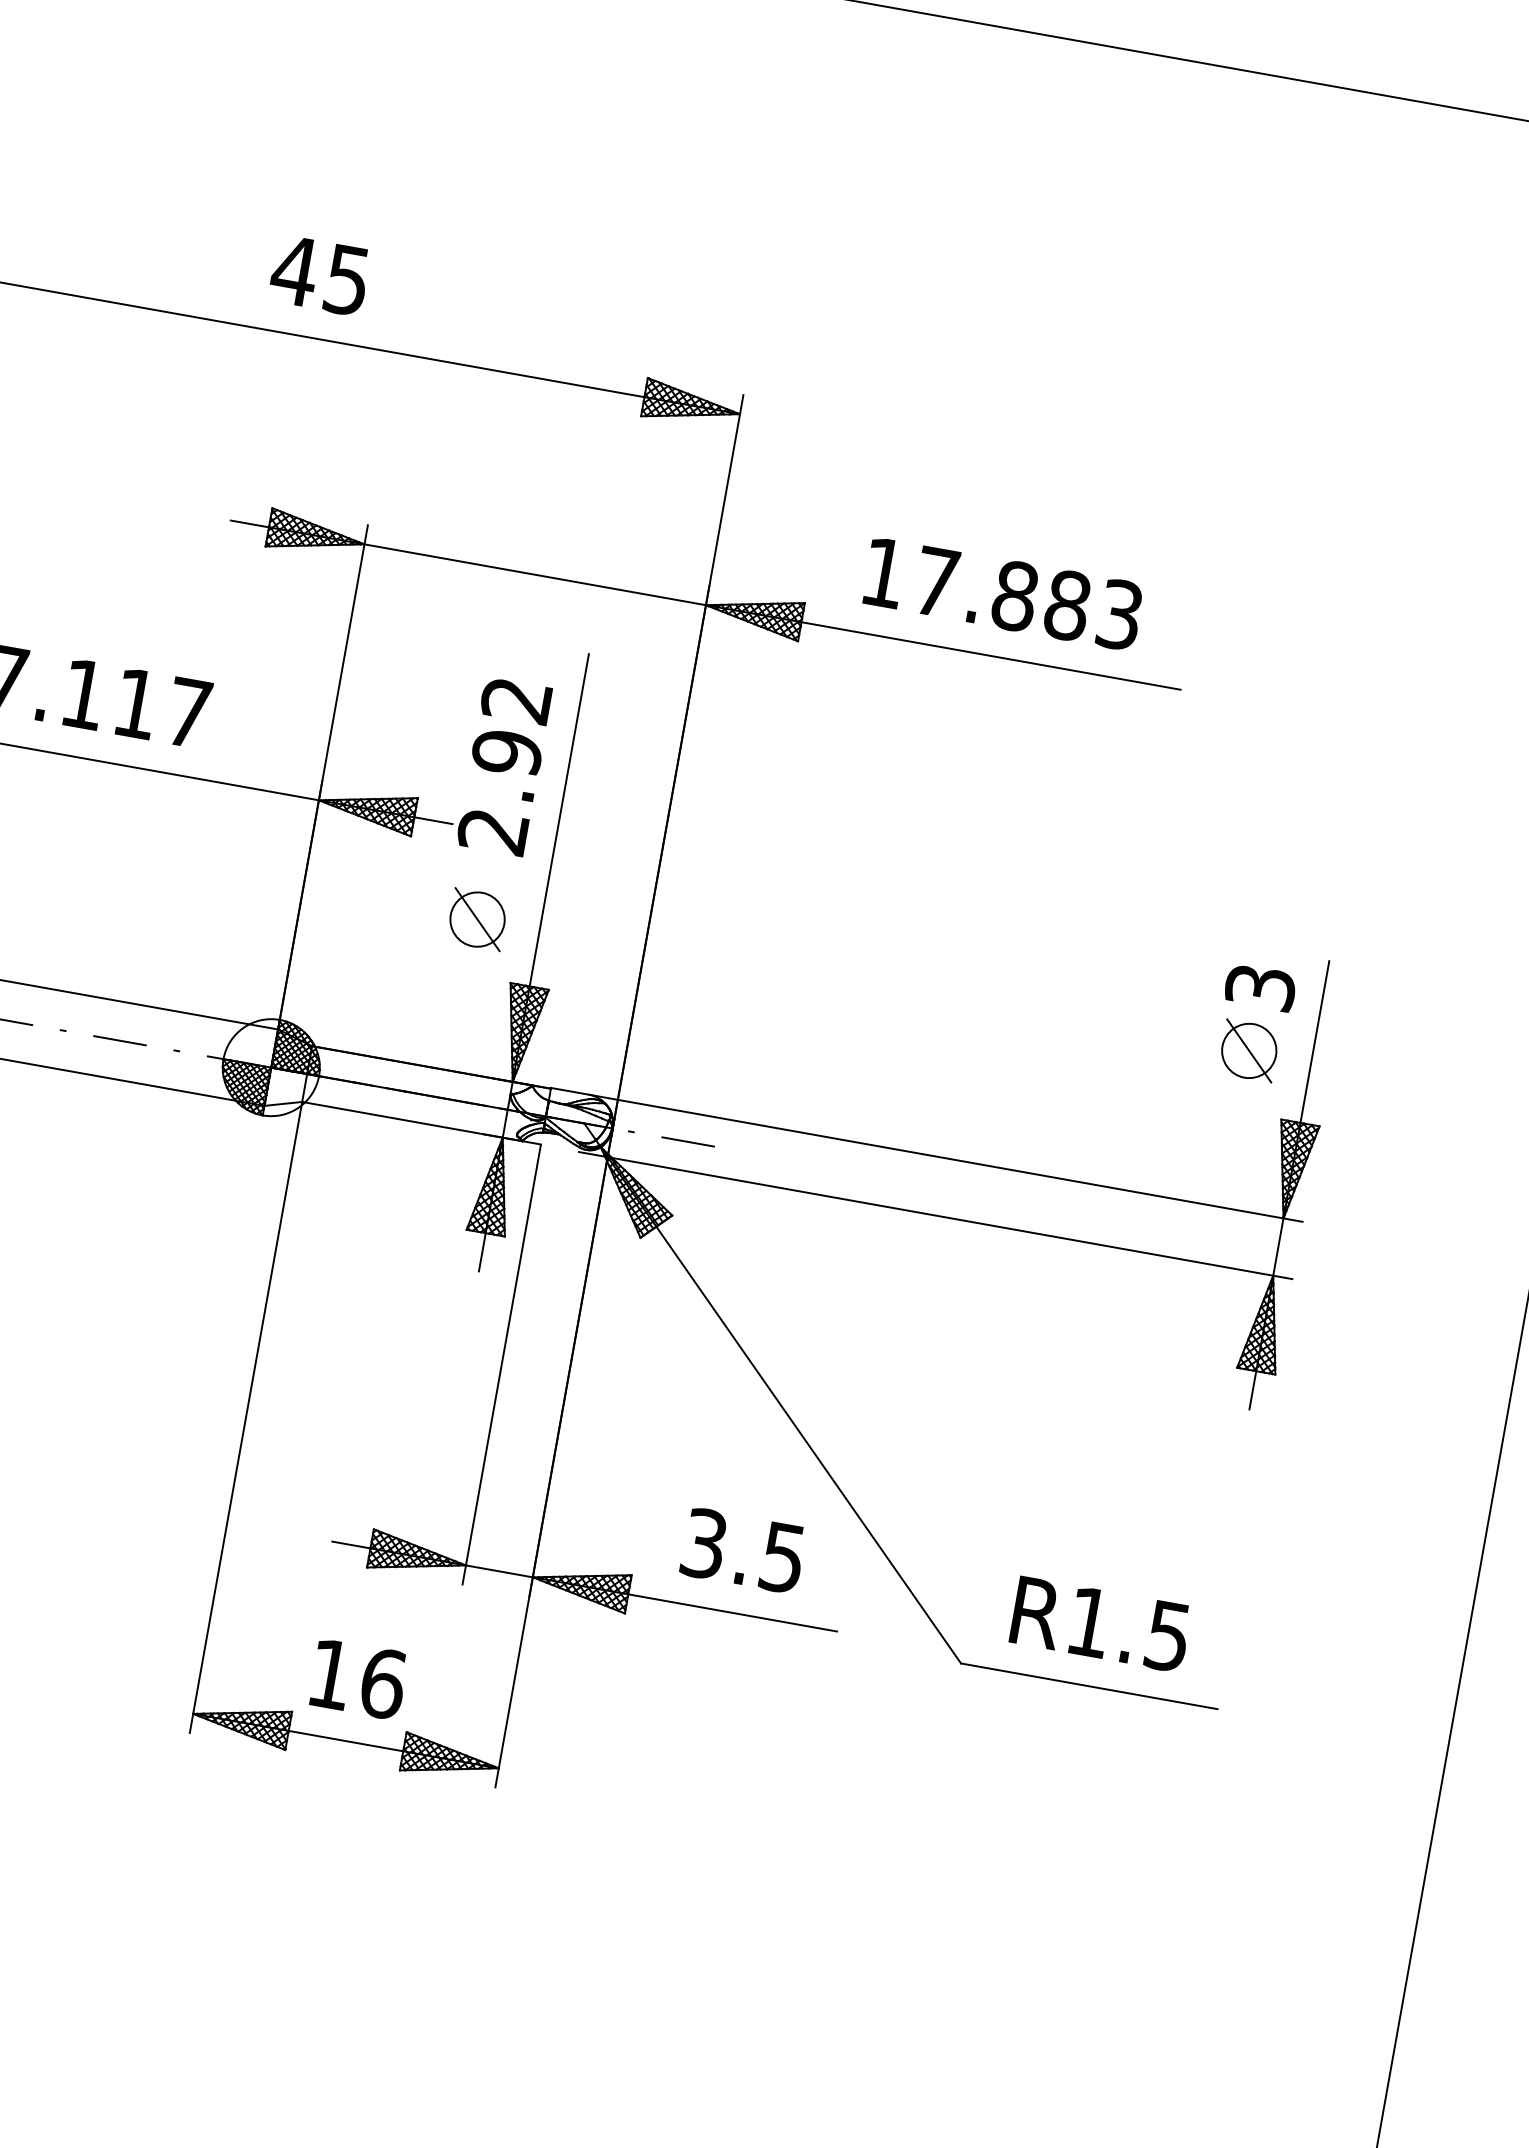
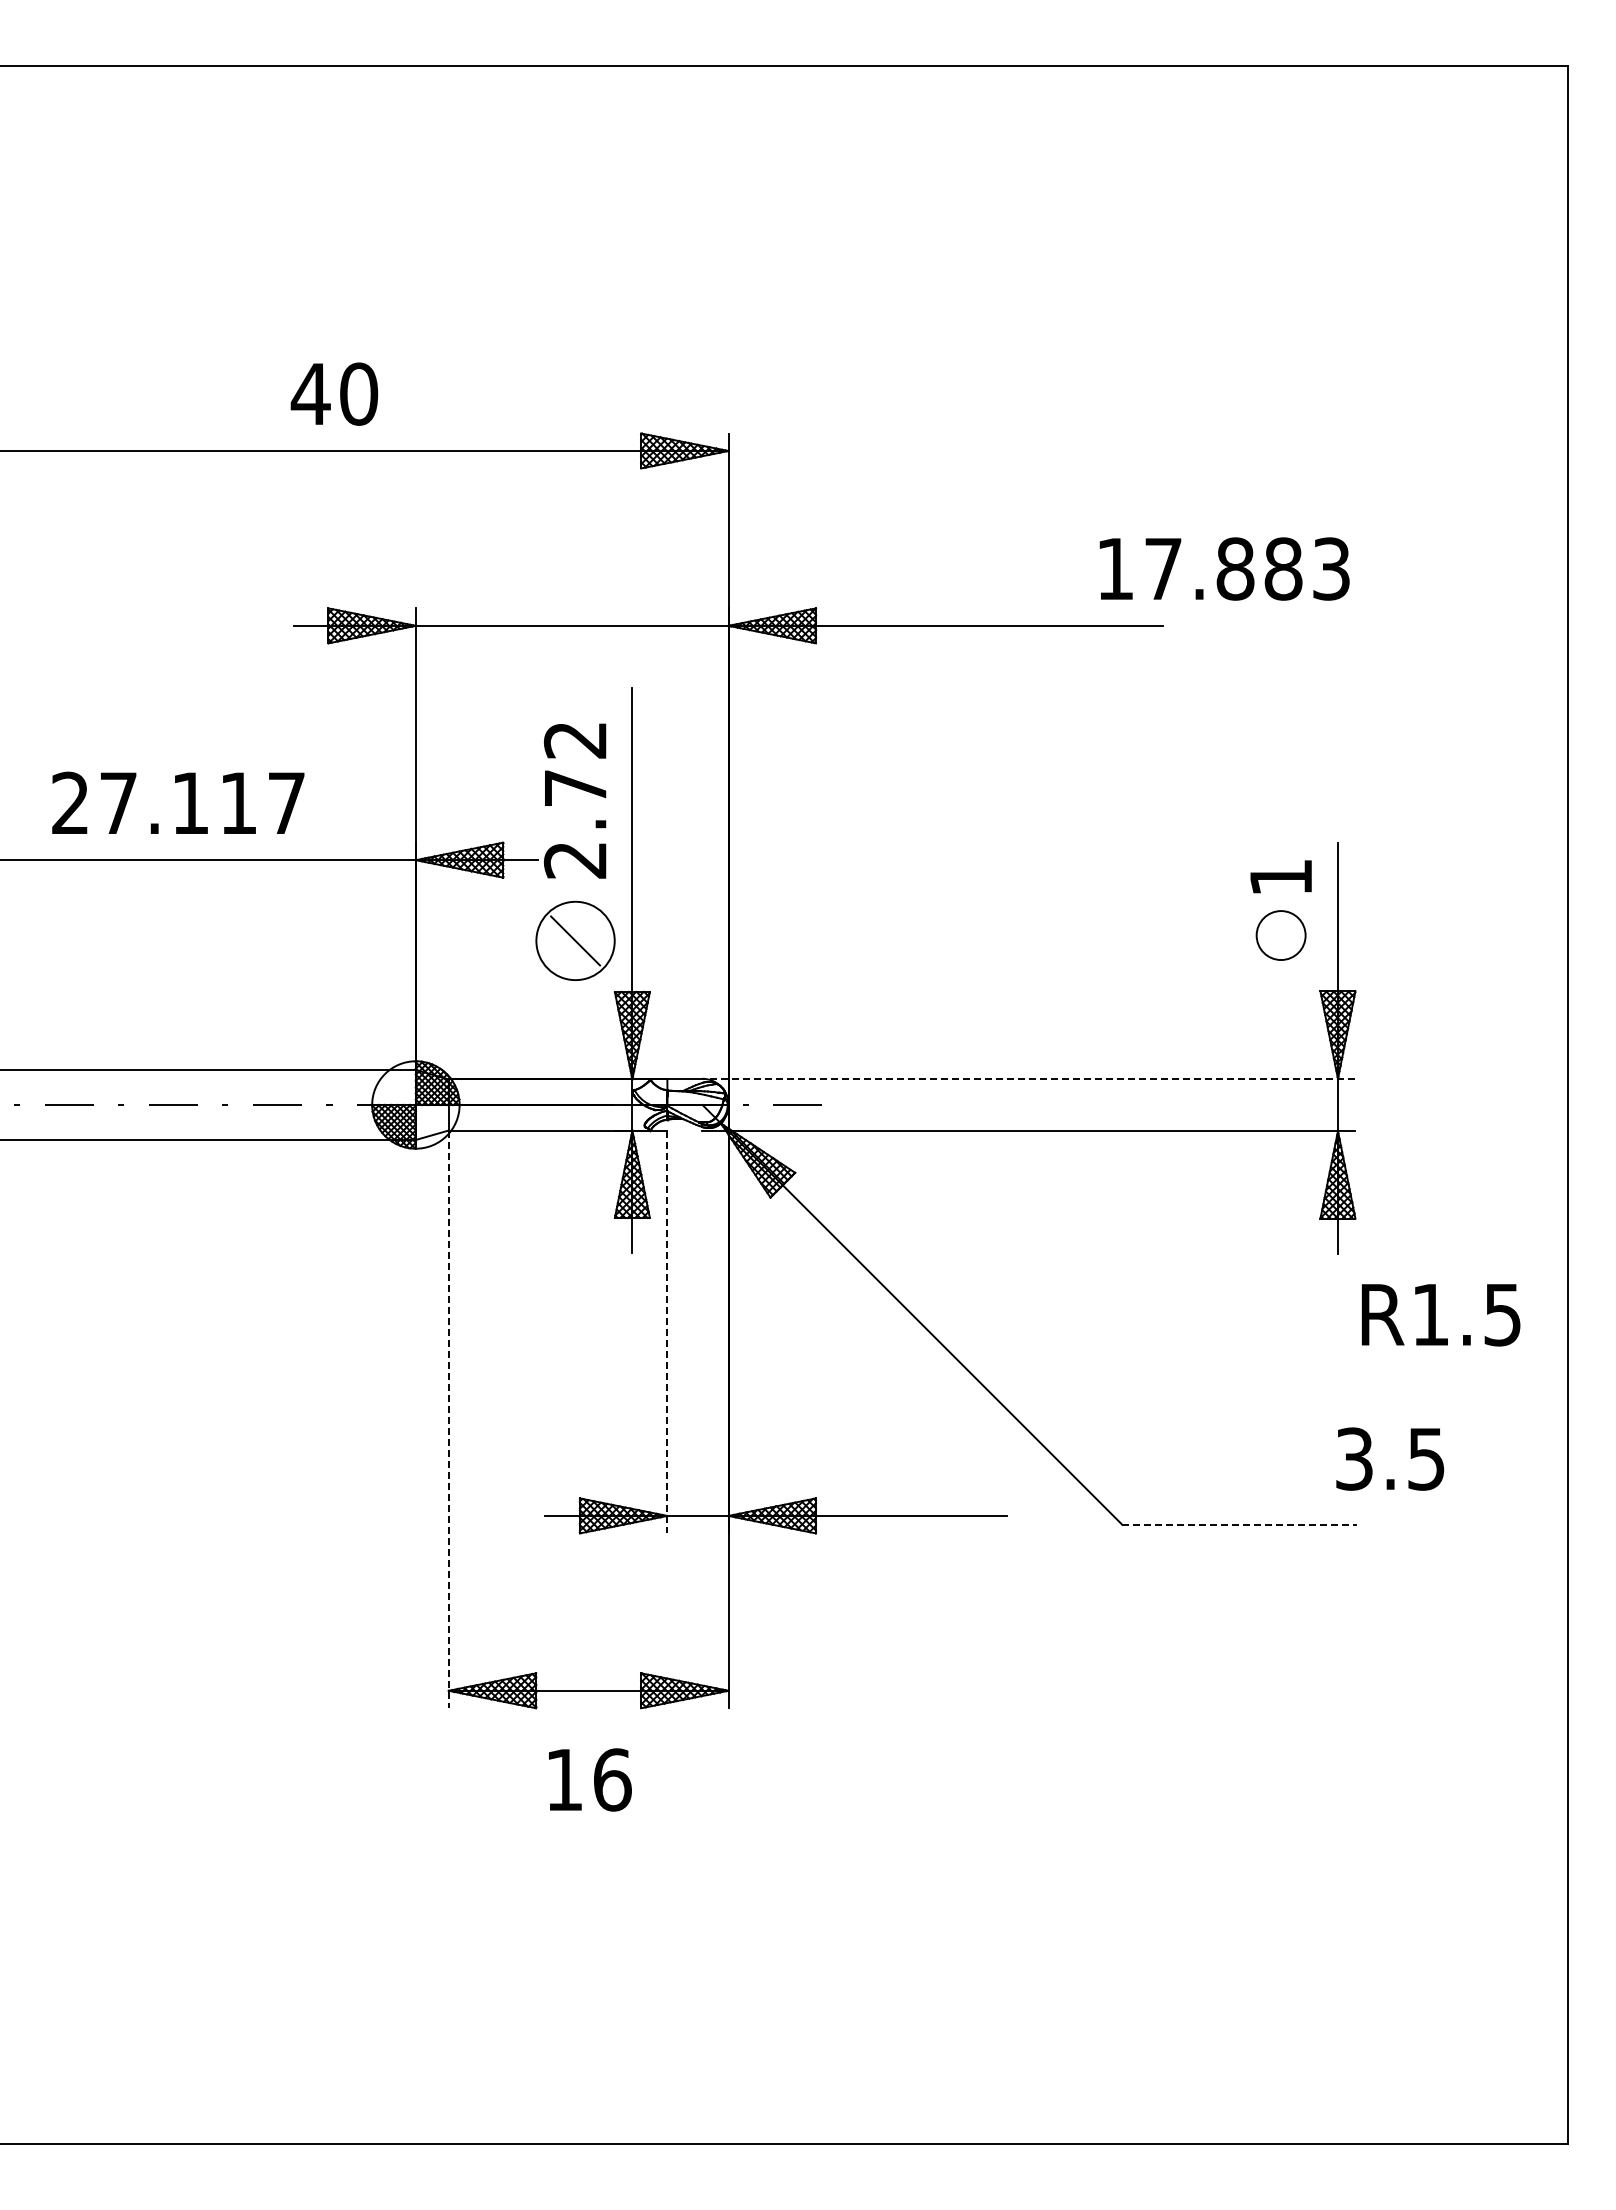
text: (348, 279) -> (359, 393), 45 -> 40
text: (1003, 593) -> (1224, 568), moved
text: (507, 753) -> (575, 788), 2.92 -> 2.72
circle: (477, 919) -> (575, 940), size x1.6
text: (1259, 987) -> (1280, 877), 3 -> 1
line: (1248, 1050) -> (1280, 935), removed
line: (945, 1157) -> (1028, 1078), solid -> dashed
line: (501, 1365) -> (667, 1332), solid -> dashed
line: (245, 1417) -> (448, 1419), solid -> dashed
text: (742, 1550) -> (1389, 1458), moved
text: (1100, 1624) -> (1440, 1315), moved
text: (359, 1678) -> (590, 1779), moved
line: (1090, 1686) -> (1240, 1524), solid -> dashed

